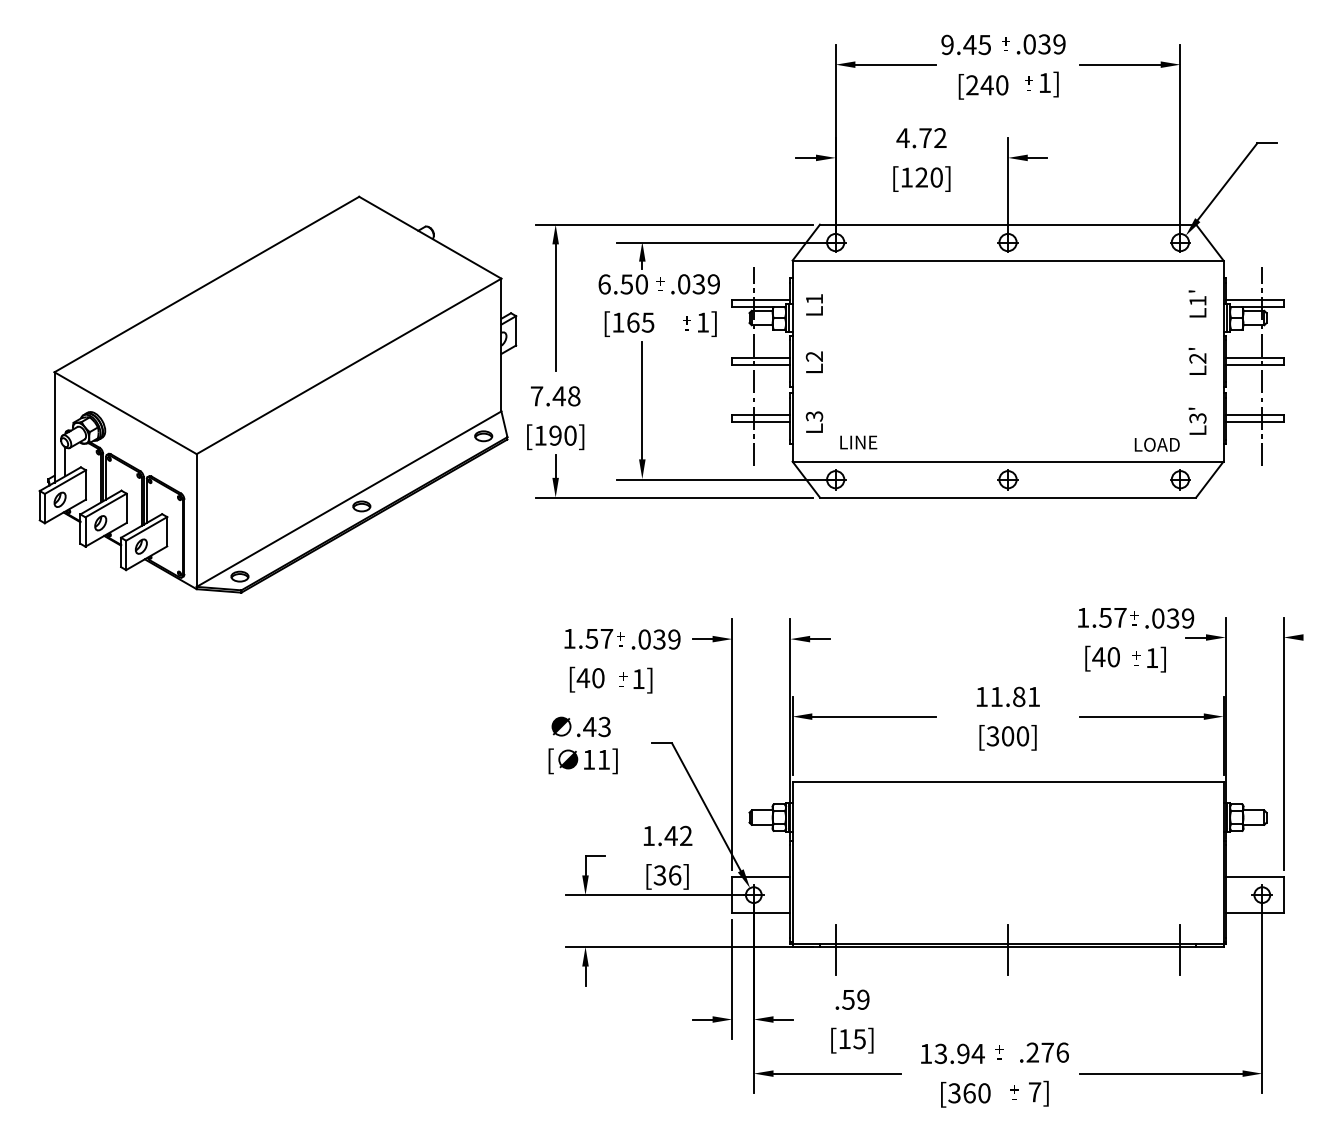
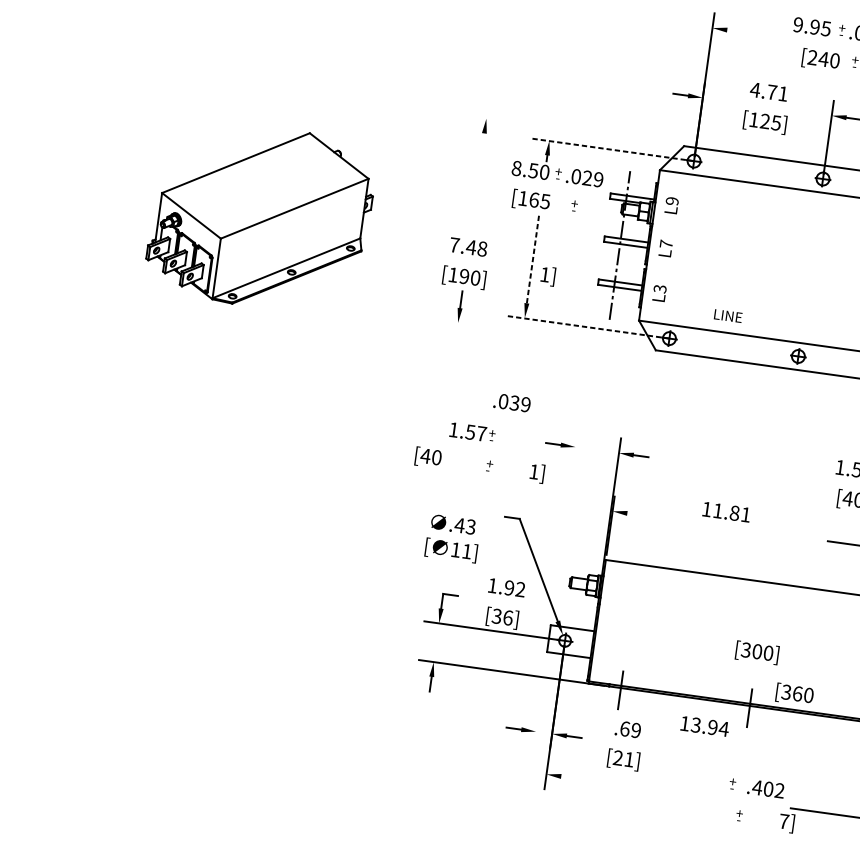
text: (969, 44) -> (814, 26), 9.45 -> 9.95
line: (895, 64) -> (757, 34), removed
text: (940, 137) -> (783, 93), 4.72 -> 4.71
text: (936, 177) -> (776, 122), [120] -> [125]
line: (674, 224) -> (575, 130), removed
line: (726, 242) -> (612, 149), solid -> dashed
text: (604, 284) -> (516, 168), 6.50 -> 8.50
text: (698, 284) -> (587, 178), .039 -> .029
text: (814, 299) -> (672, 201), L1 -> L9
line: (555, 307) -> (477, 180), removed
text: (707, 323) -> (548, 275), moved
text: (813, 356) -> (665, 244), L2 -> L7
part: (277, 394) -> (260, 216), size x0.6
line: (642, 400) -> (533, 259), solid -> dashed
text: (858, 442) -> (728, 316), moved
line: (726, 479) -> (587, 327), solid -> dashed
line: (674, 497) -> (547, 335), removed
text: (655, 639) -> (511, 402), moved
text: (586, 679) -> (427, 457), moved
text: (642, 680) -> (536, 473), moved
text: (1007, 696) -> (726, 511), moved
line: (873, 716) -> (673, 519), removed
text: (1007, 737) -> (756, 652), moved
line: (732, 744) -> (564, 525), removed
text: (582, 745) -> (452, 538), moved
text: (670, 835) -> (508, 587), 1.42 -> 1.92
line: (732, 979) -> (540, 701), removed
text: (848, 999) -> (625, 728), .59 -> .69
text: (851, 1039) -> (623, 759), [15] -> [21]
text: (1047, 1052) -> (768, 789), .276 -> .402
text: (952, 1053) -> (704, 726), moved
line: (836, 1073) -> (608, 782), removed
text: (1038, 1093) -> (786, 822), moved
text: (965, 1094) -> (794, 694), moved

